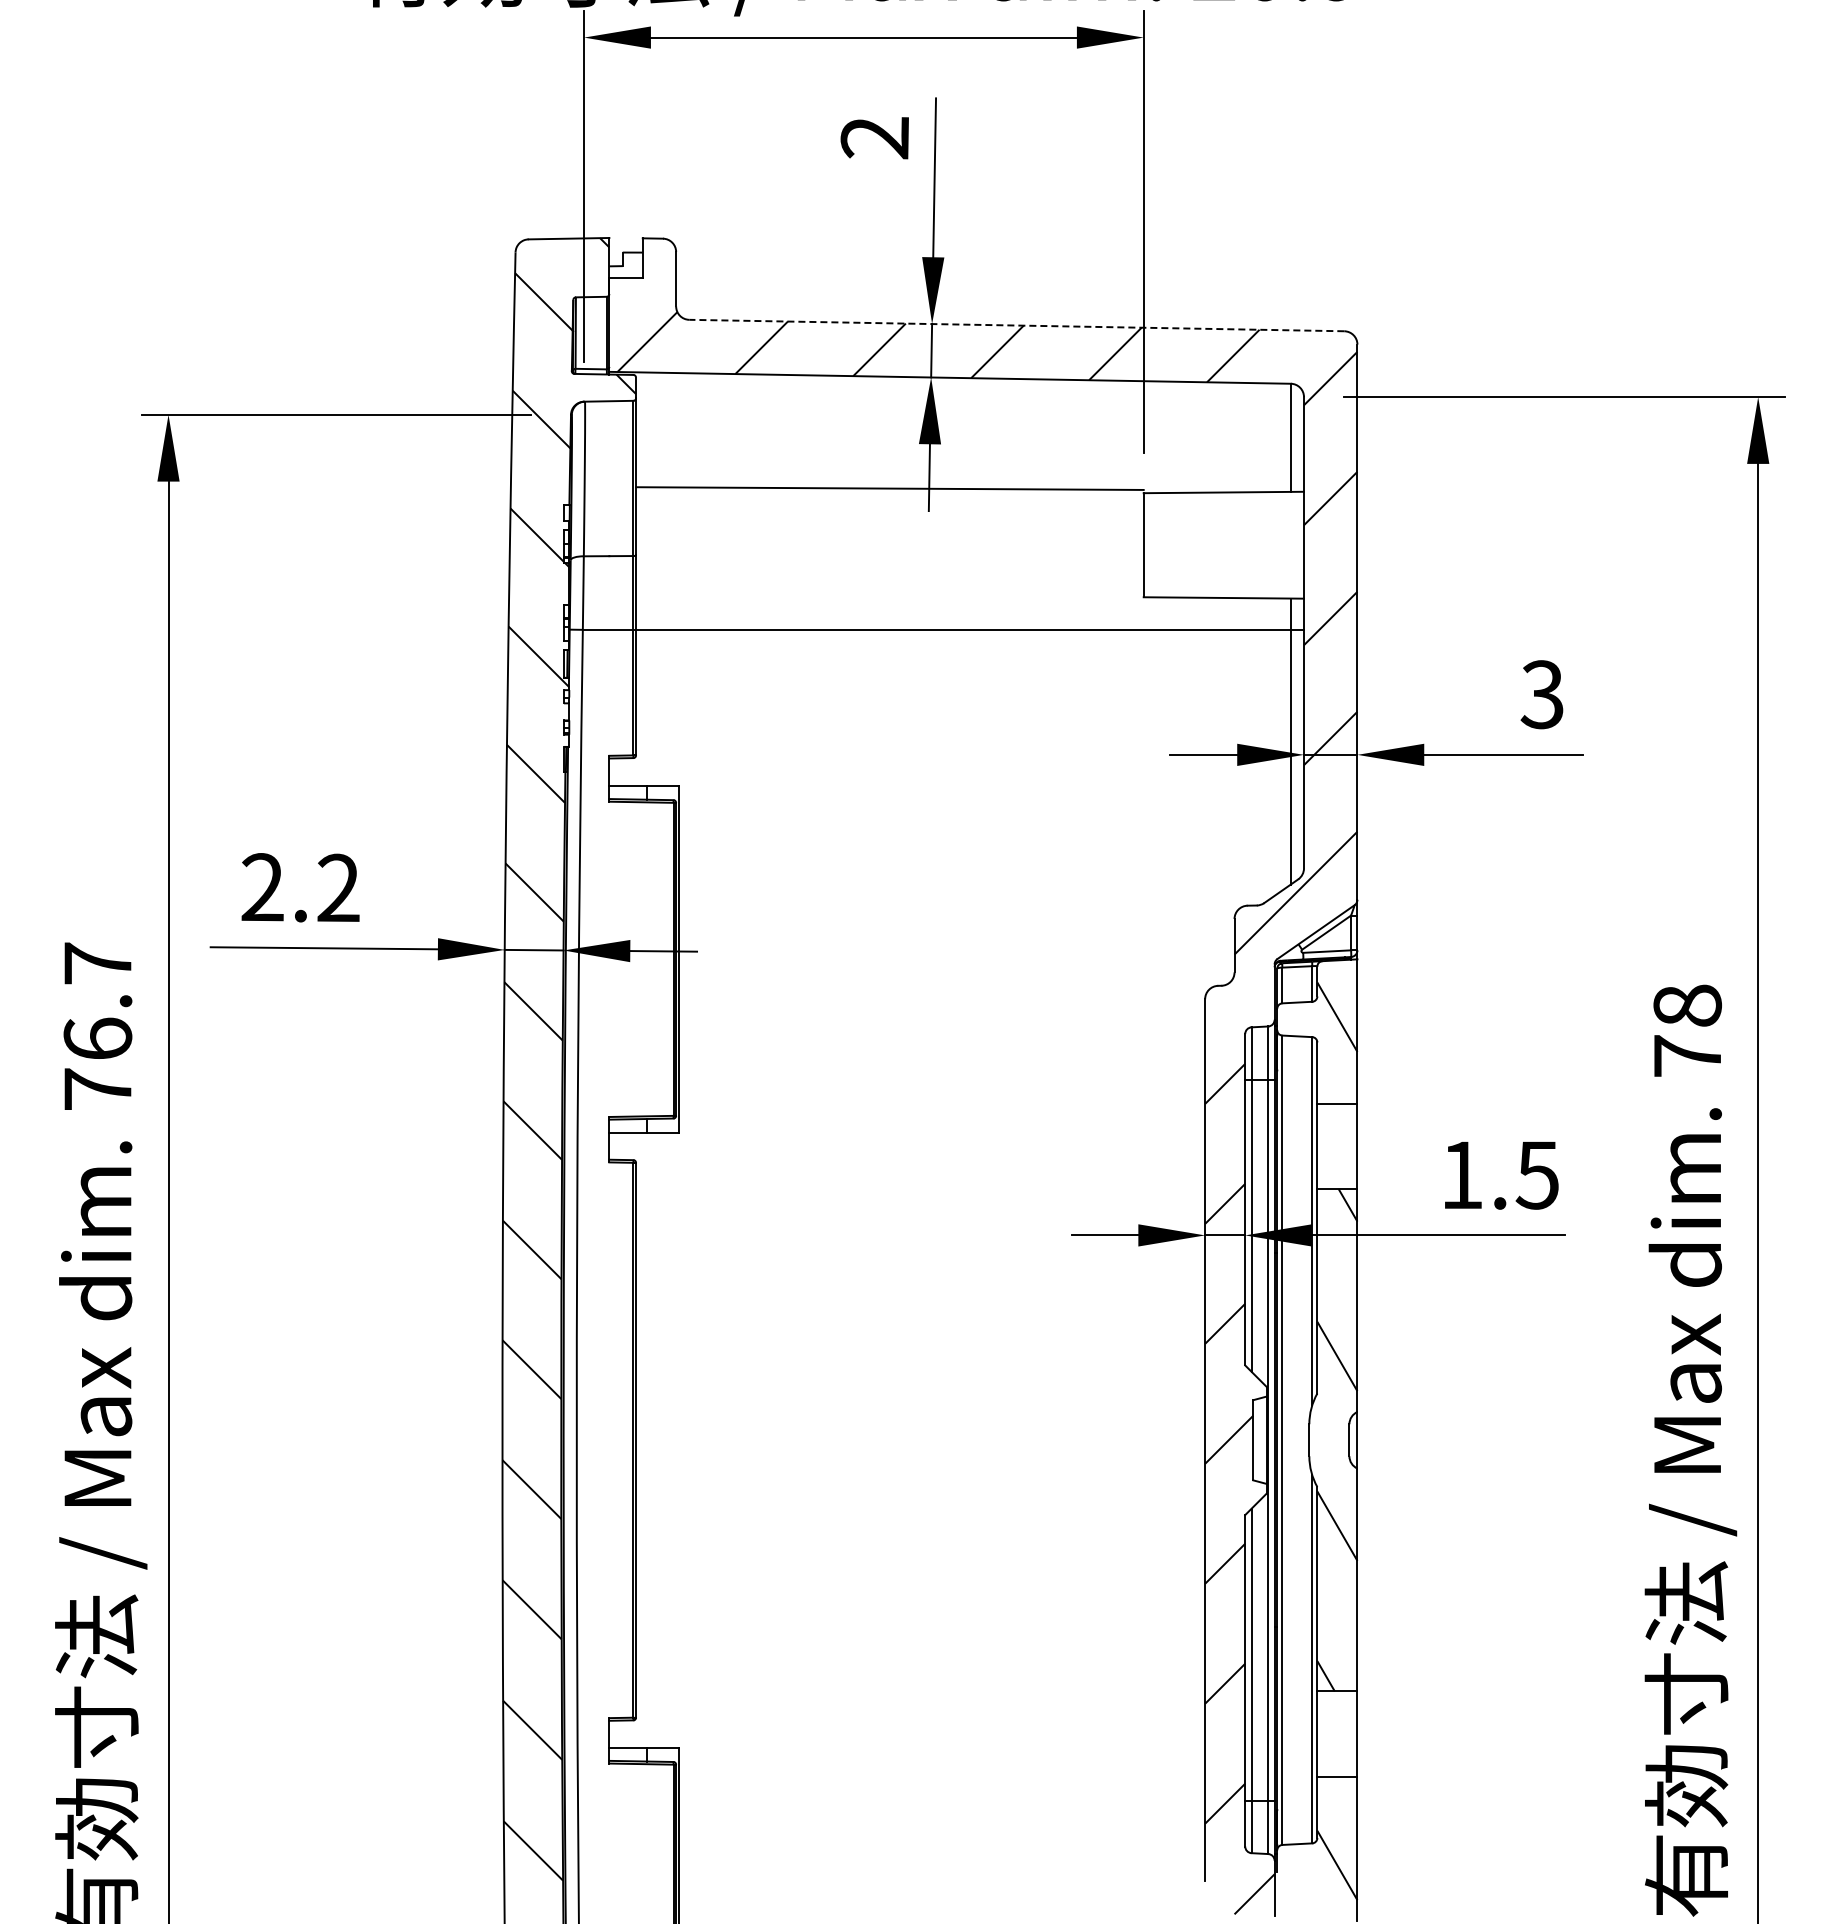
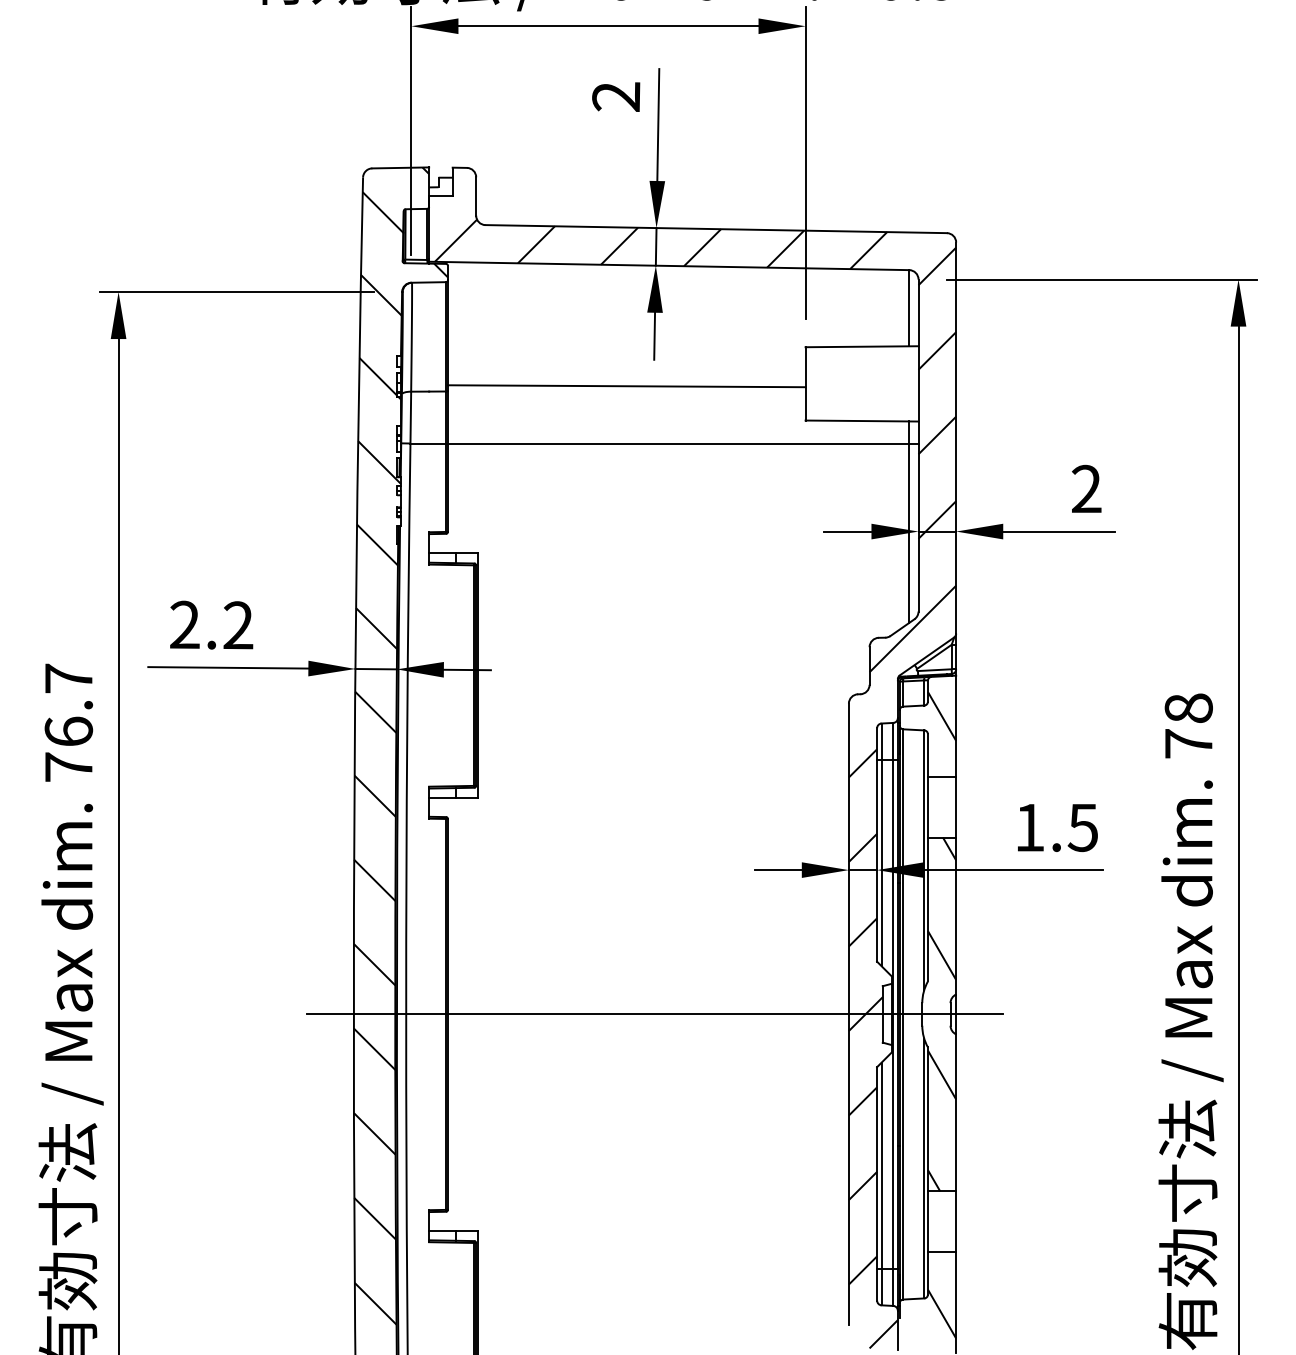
line: (1016, 325) -> (715, 229), dashed -> solid
line: (889, 488) -> (626, 386), moved
text: (1541, 694) -> (1085, 489), 3 -> 2
line: (929, 1440) -> (654, 1014), added

